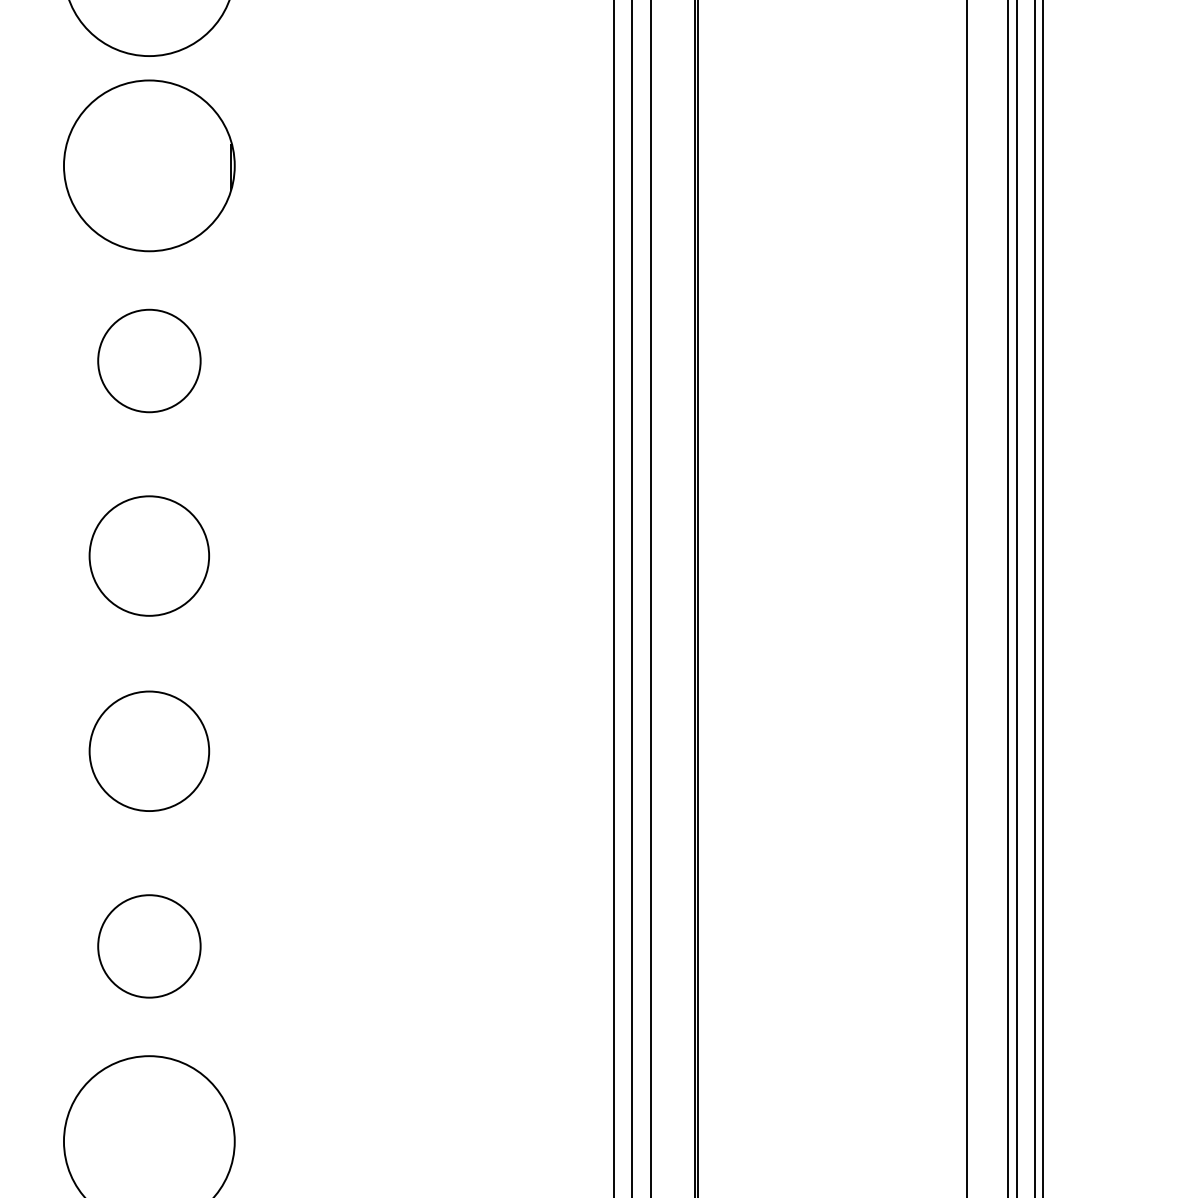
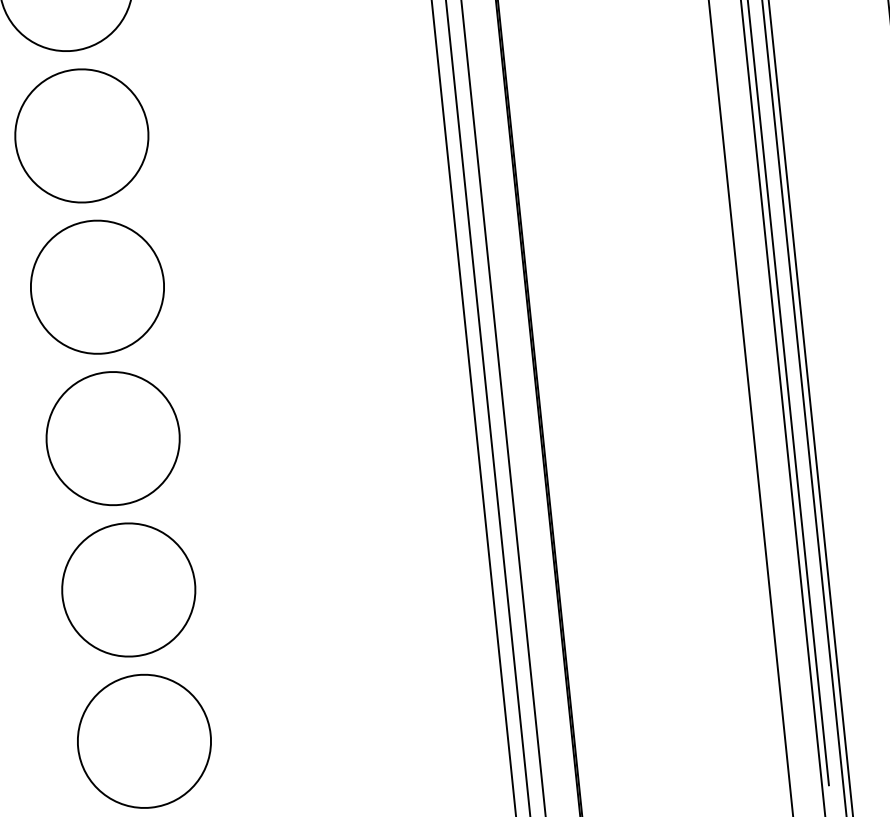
circle: (149, 360) -> (81, 135), size x1.67
circle: (148, 555) -> (96, 286), size x1.43
circle: (149, 751) -> (113, 438), size x1.43
circle: (149, 946) -> (128, 590), size x1.67

